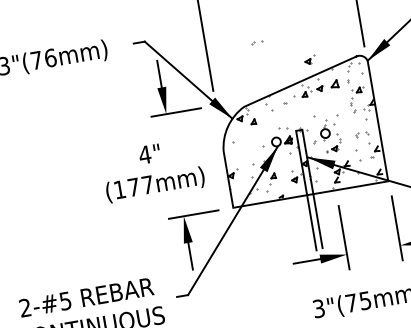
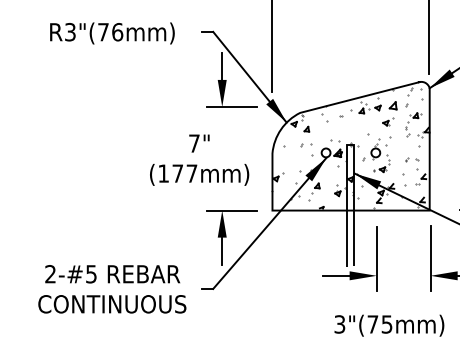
part: (257, 43) -> (306, 145), moved
part: (310, 59) -> (388, 121), moved
text: (145, 154) -> (194, 143), 4" -> 7"

